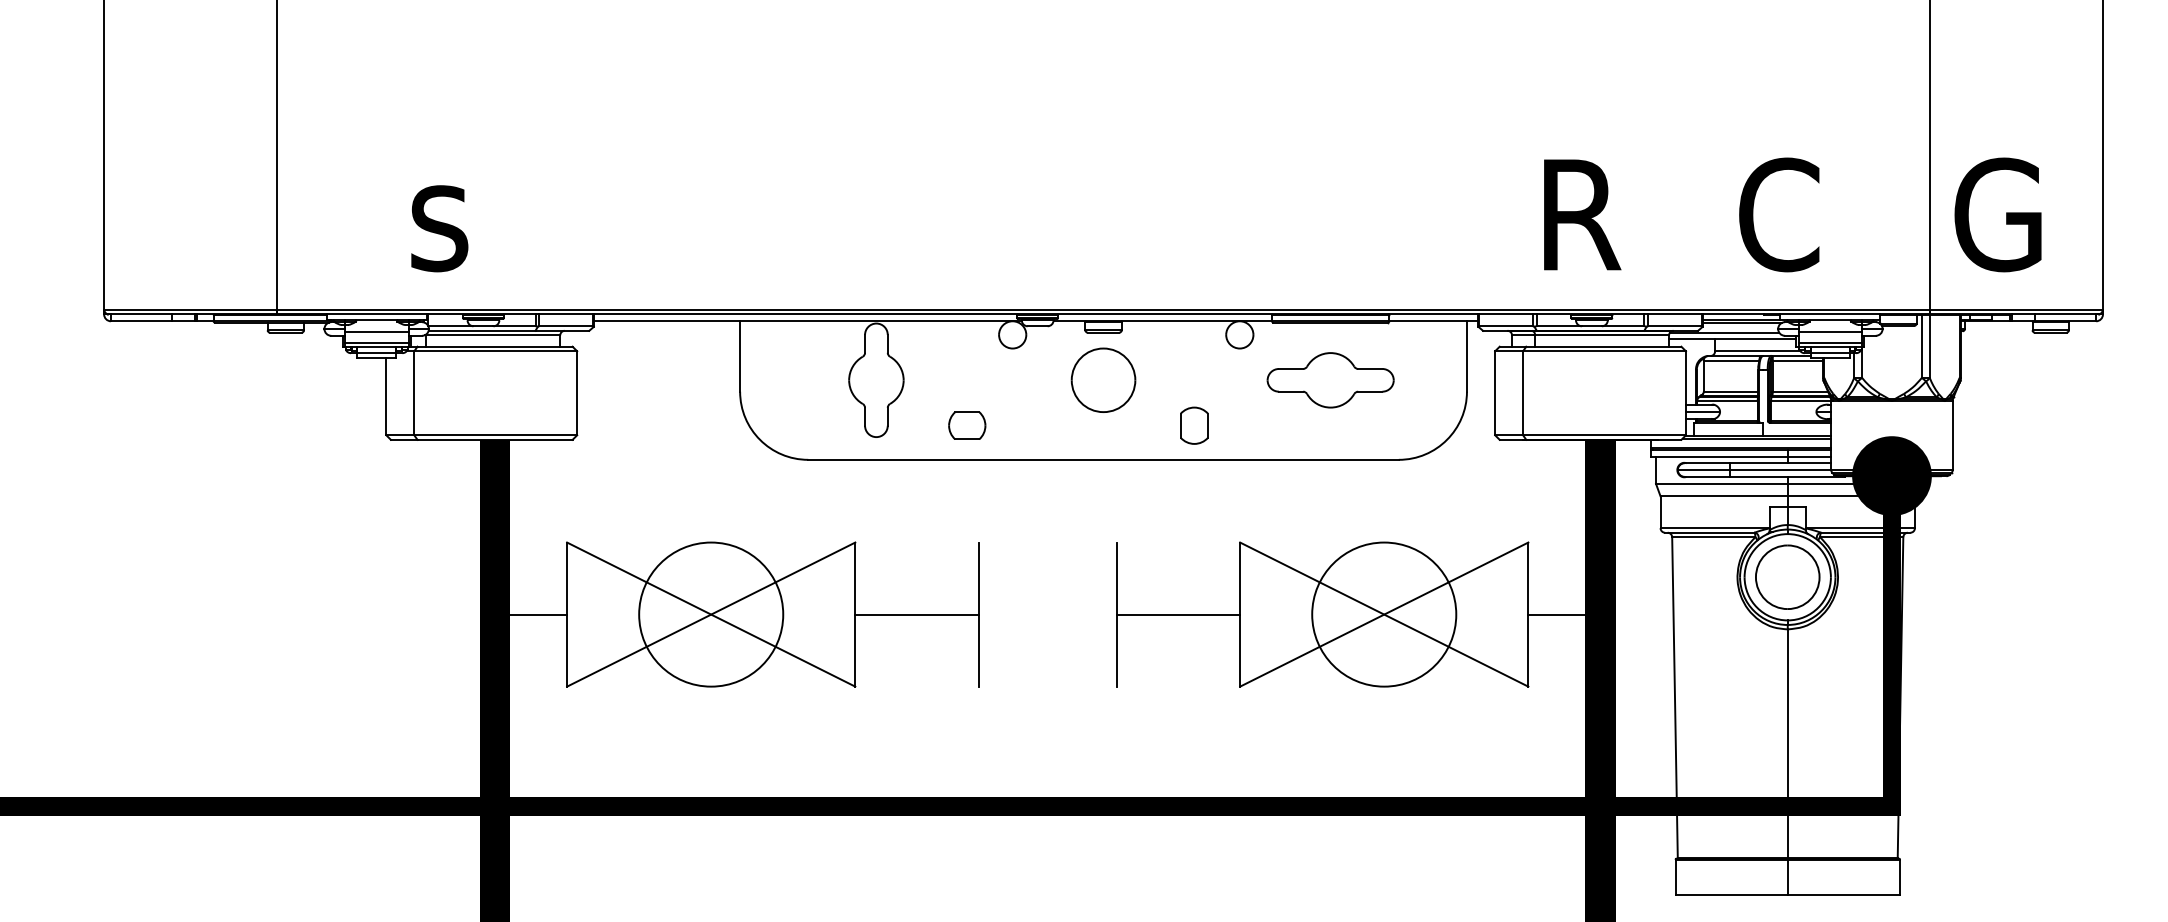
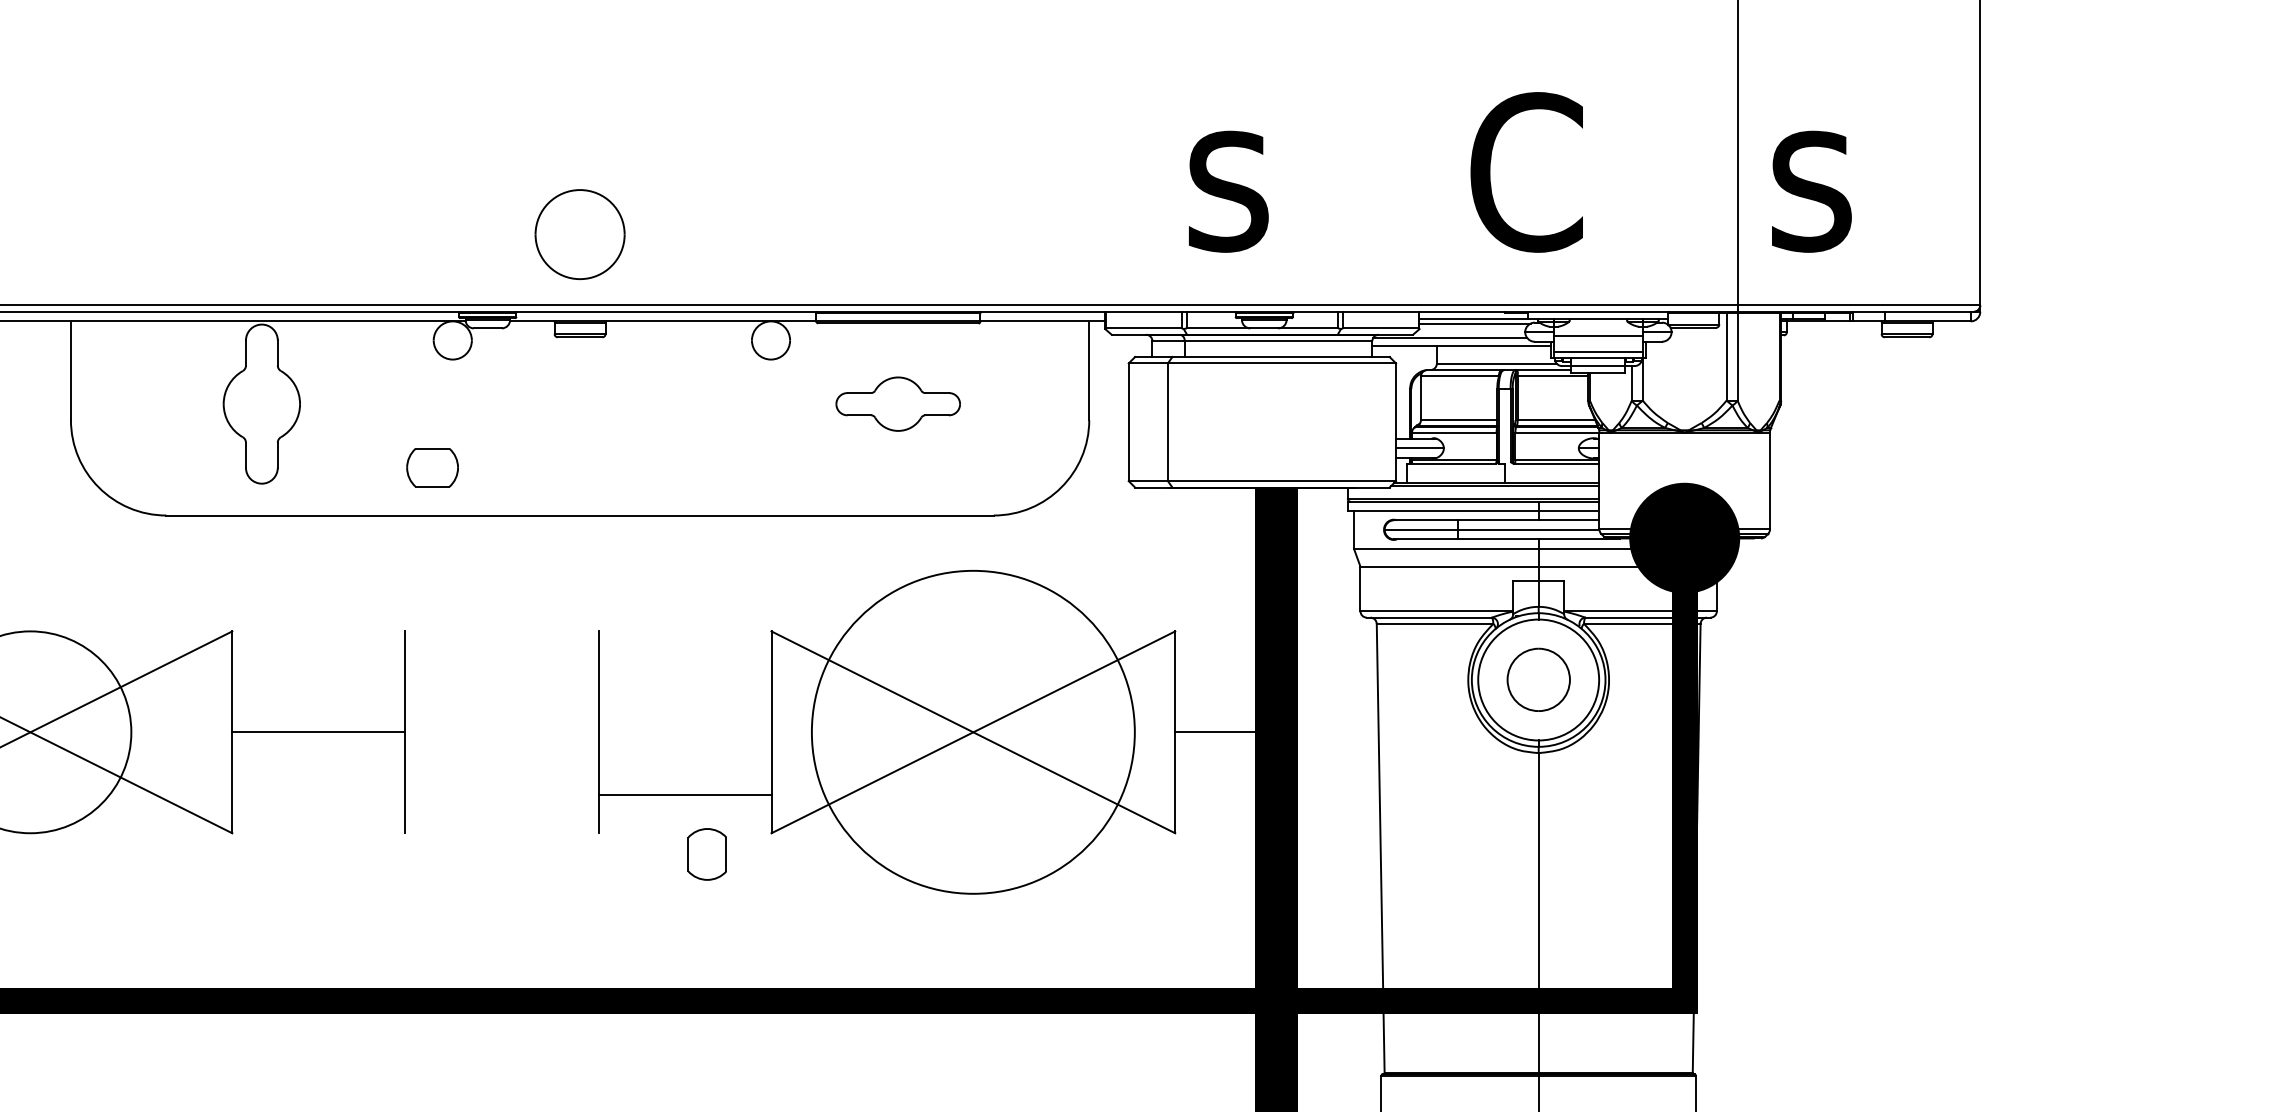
text: (1997, 214) -> (1832, 171), G -> s
text: (1579, 215) -> (1246, 173), R -> s
part: (1103, 379) -> (580, 233), moved
part: (1330, 380) -> (898, 404), size x0.7
part: (967, 425) -> (432, 467), moved
part: (1194, 425) -> (707, 854), moved
part: (1787, 576) -> (1538, 678), size x0.7
line: (1178, 614) -> (685, 795), moved
circle: (1384, 614) -> (973, 732), size x1.6

